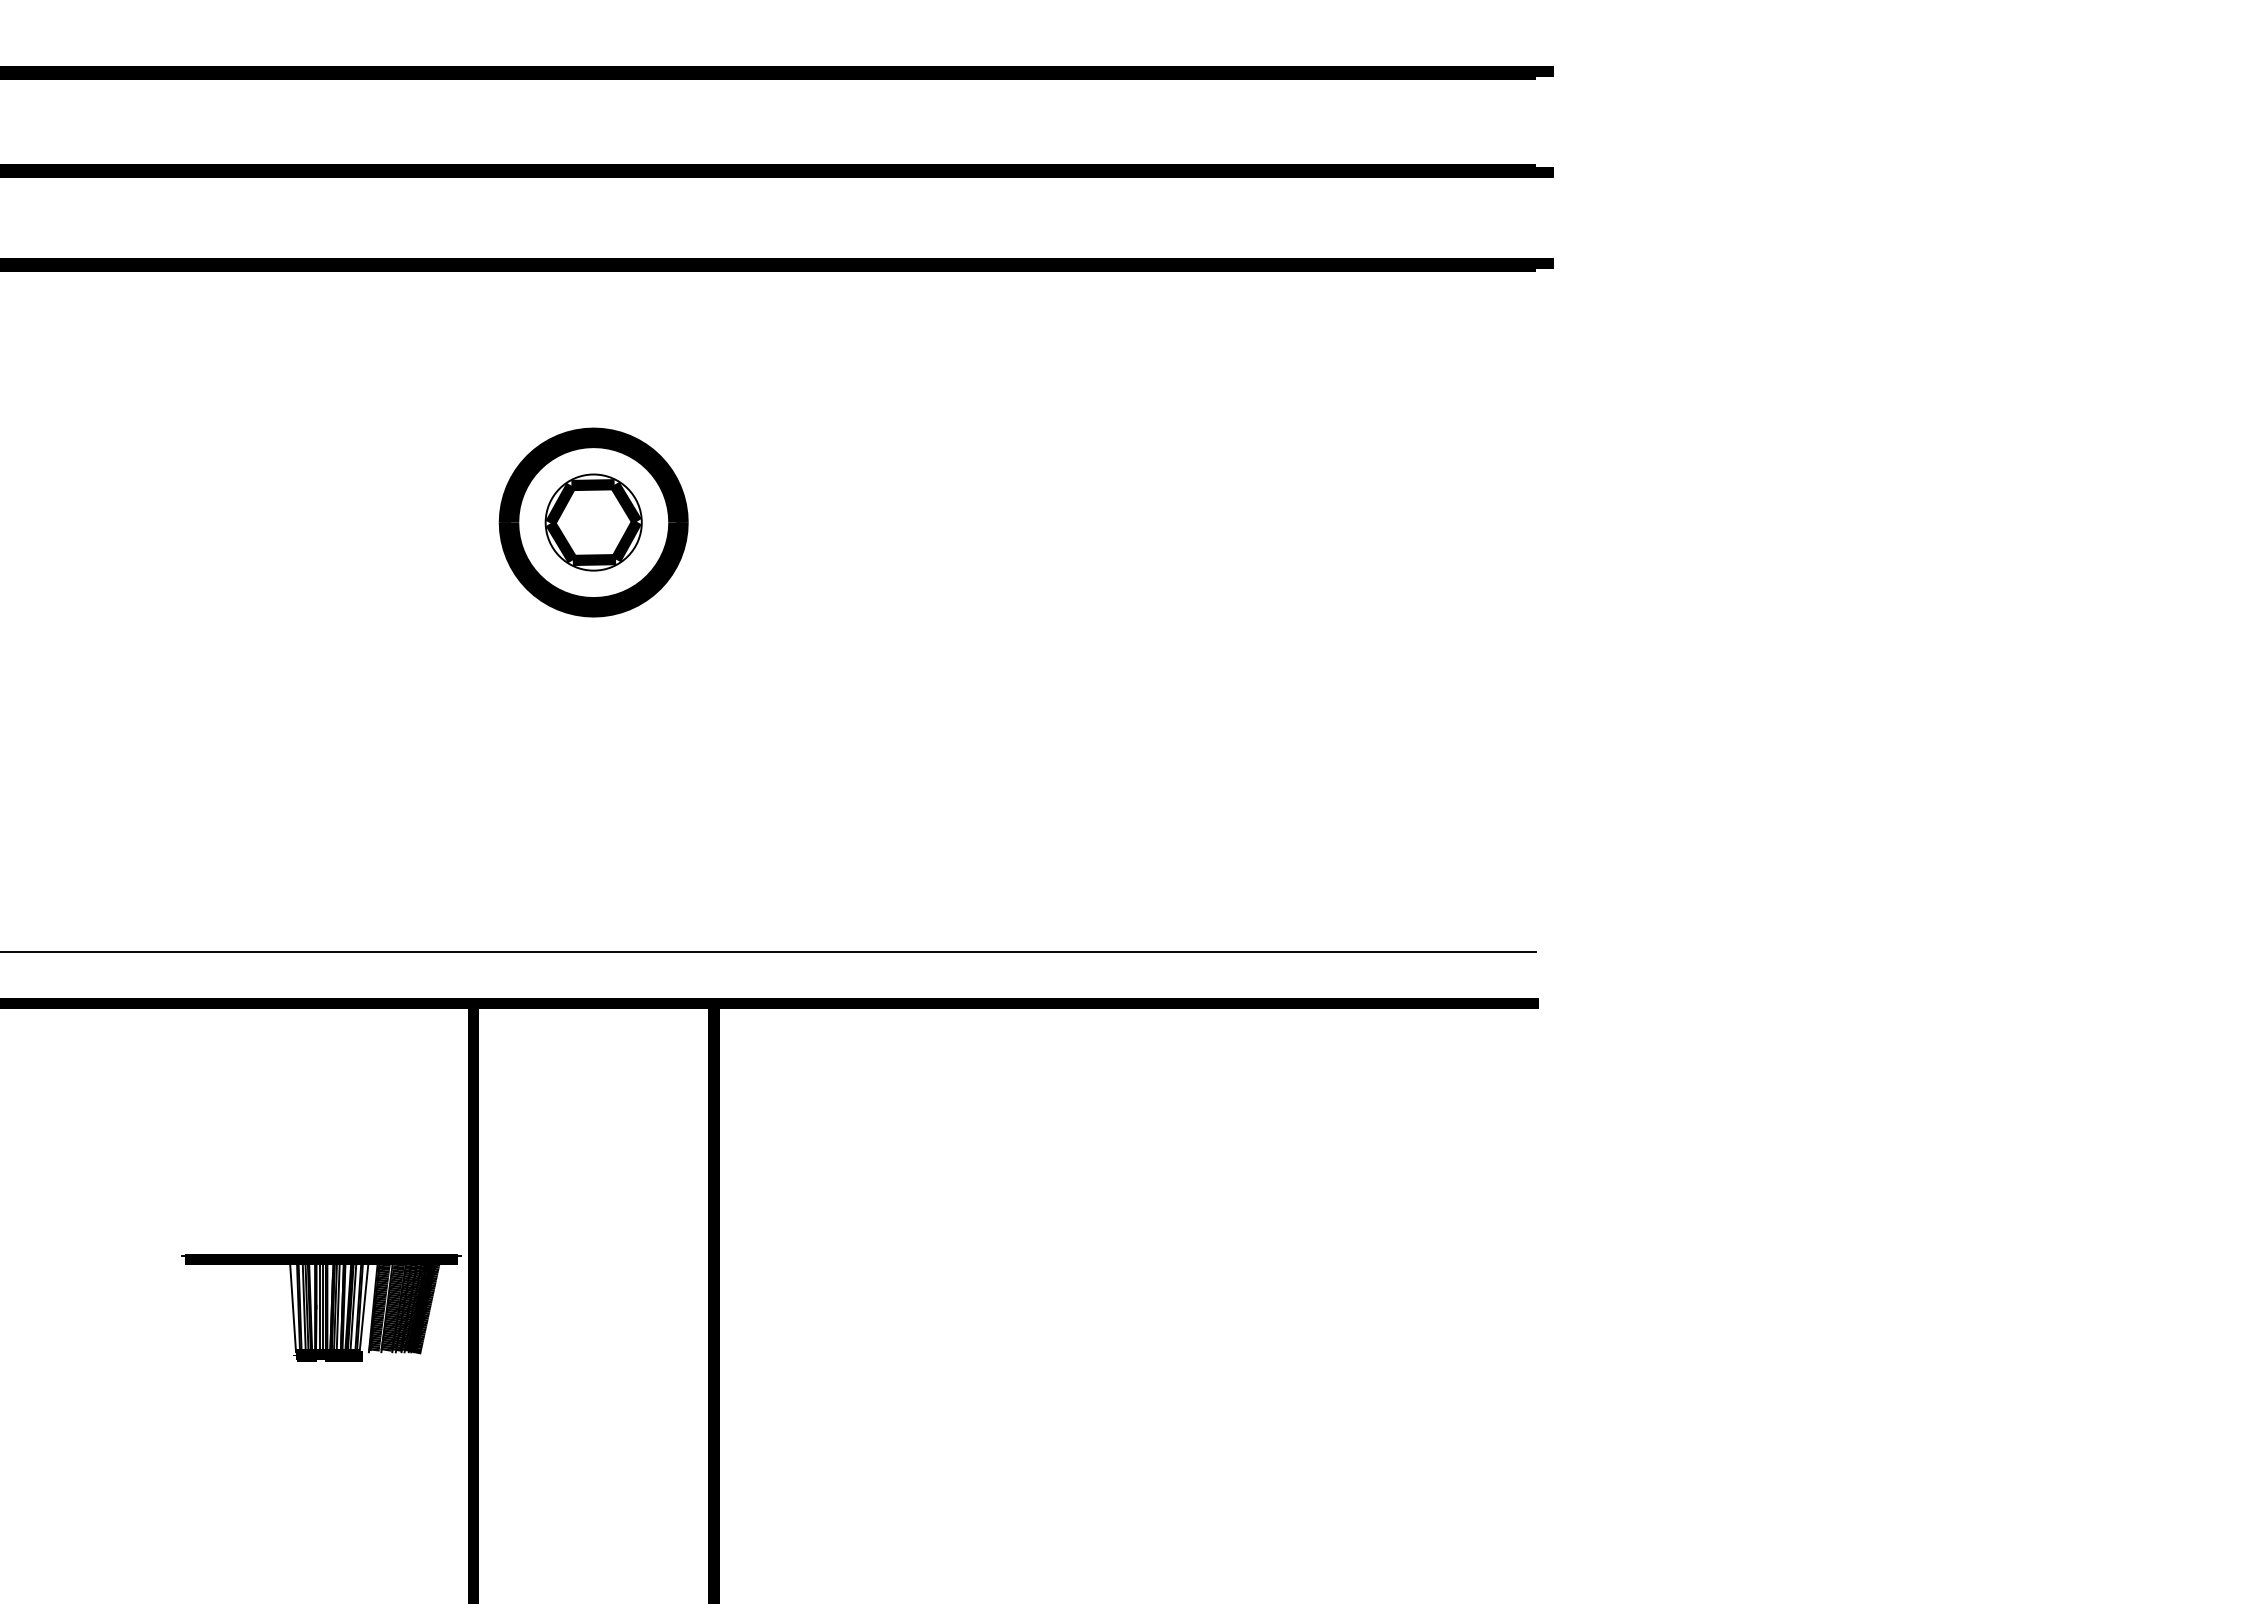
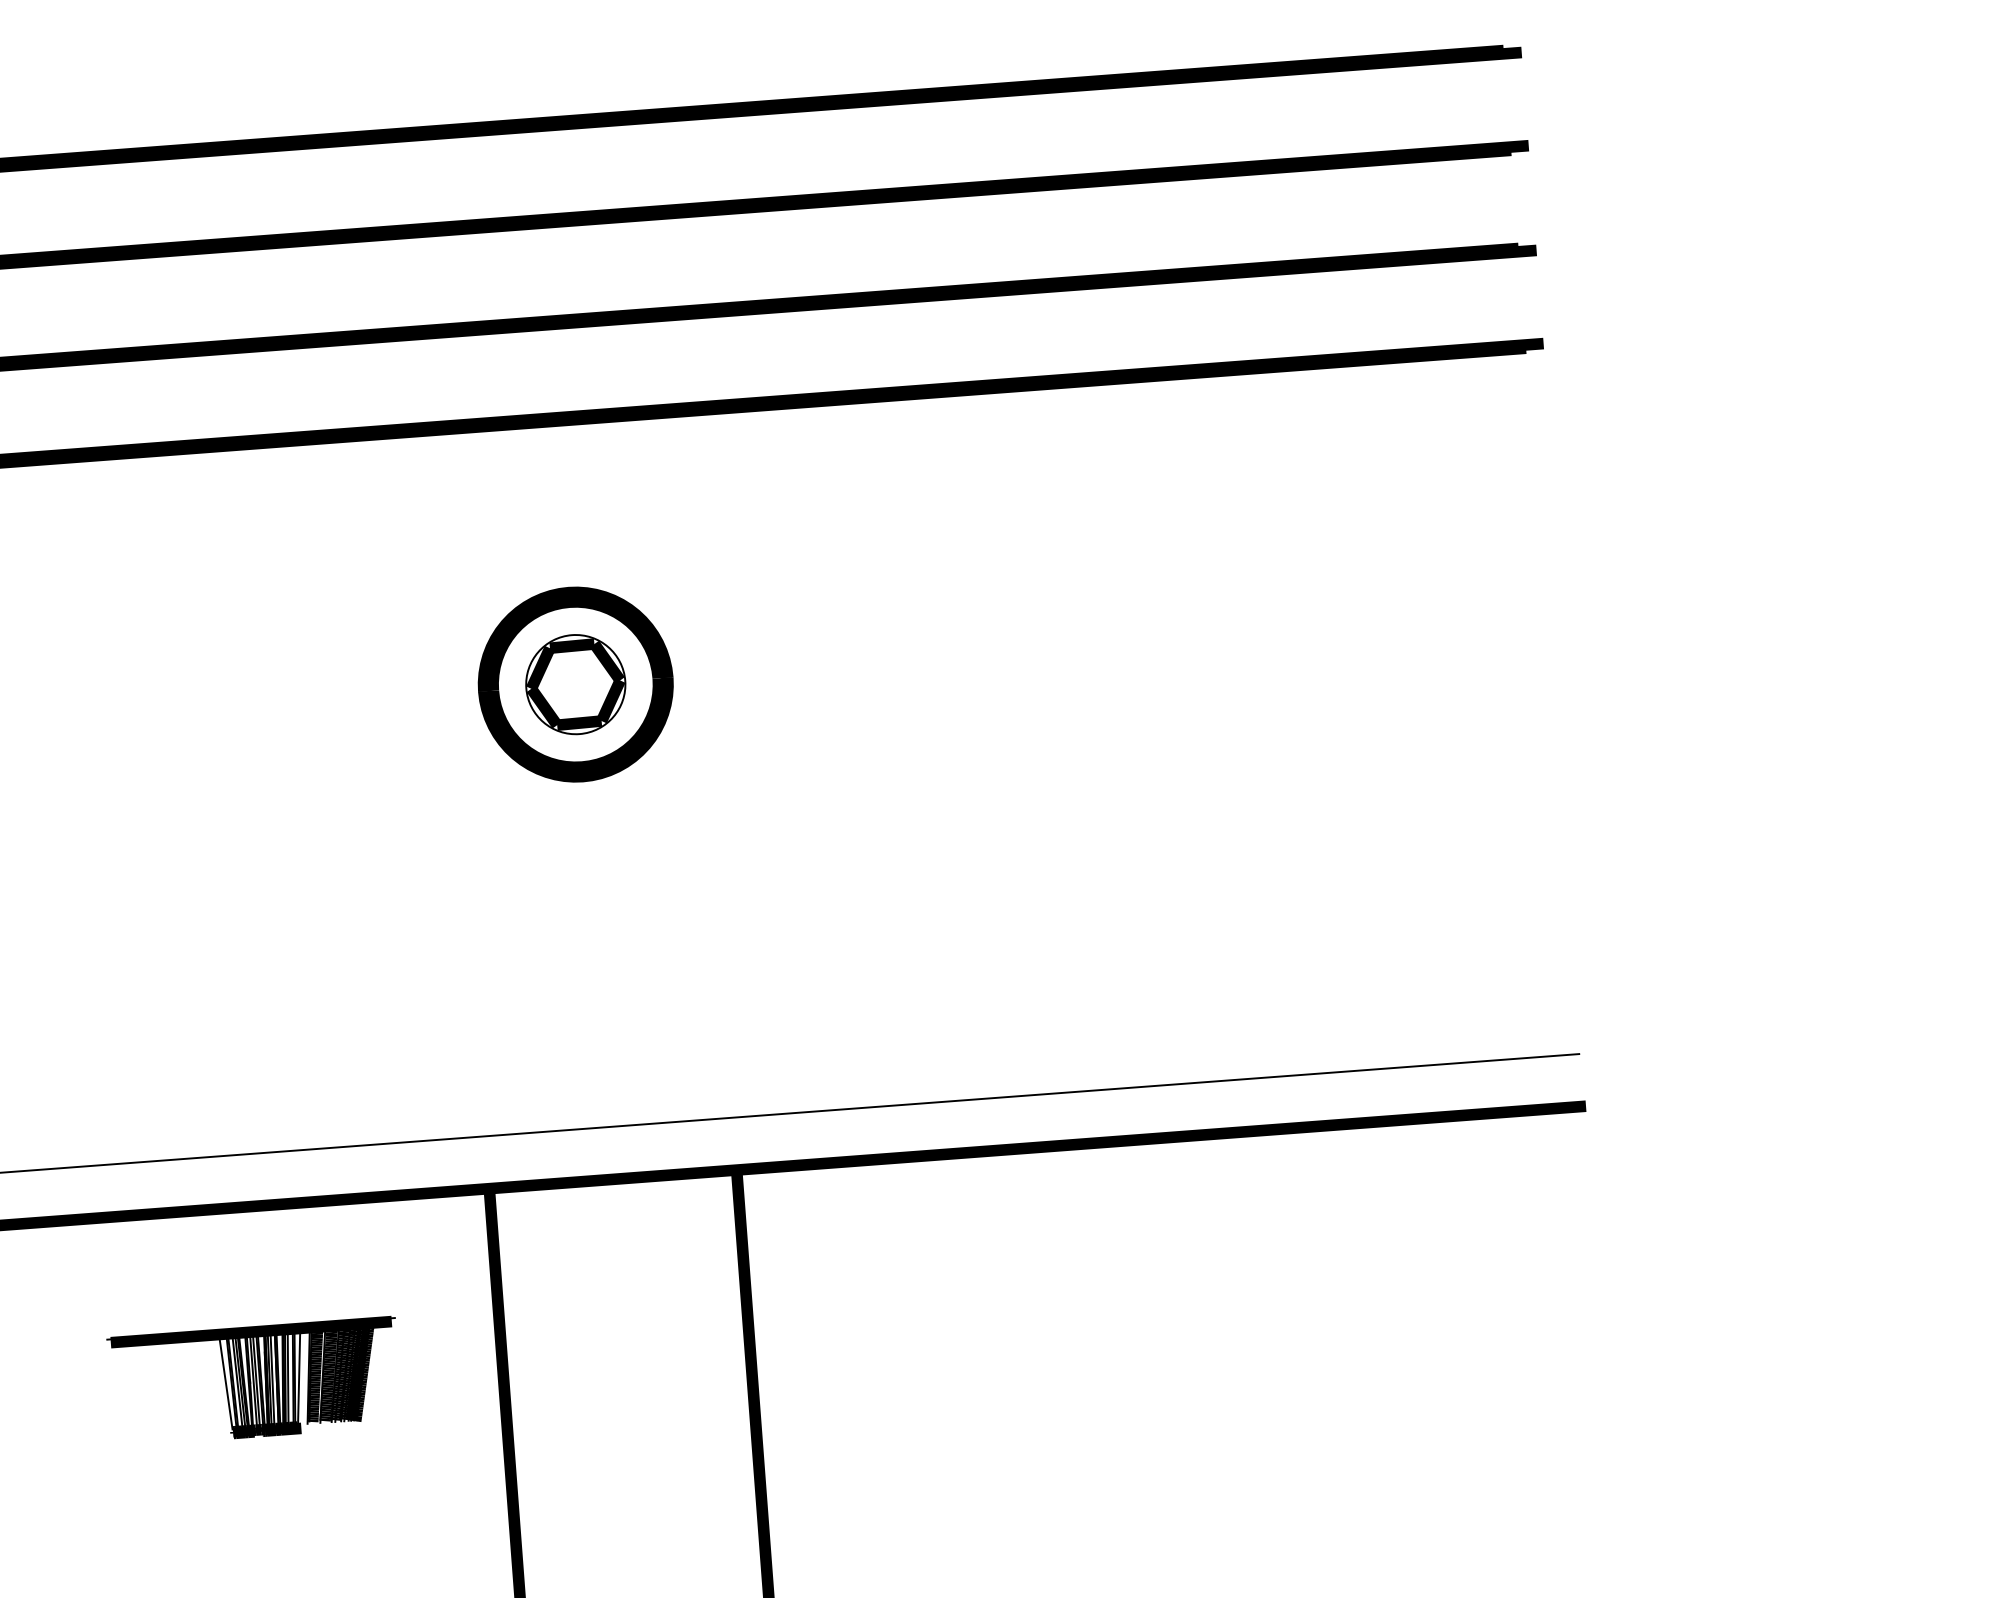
part: (321, 1307) -> (255, 1381), moved

